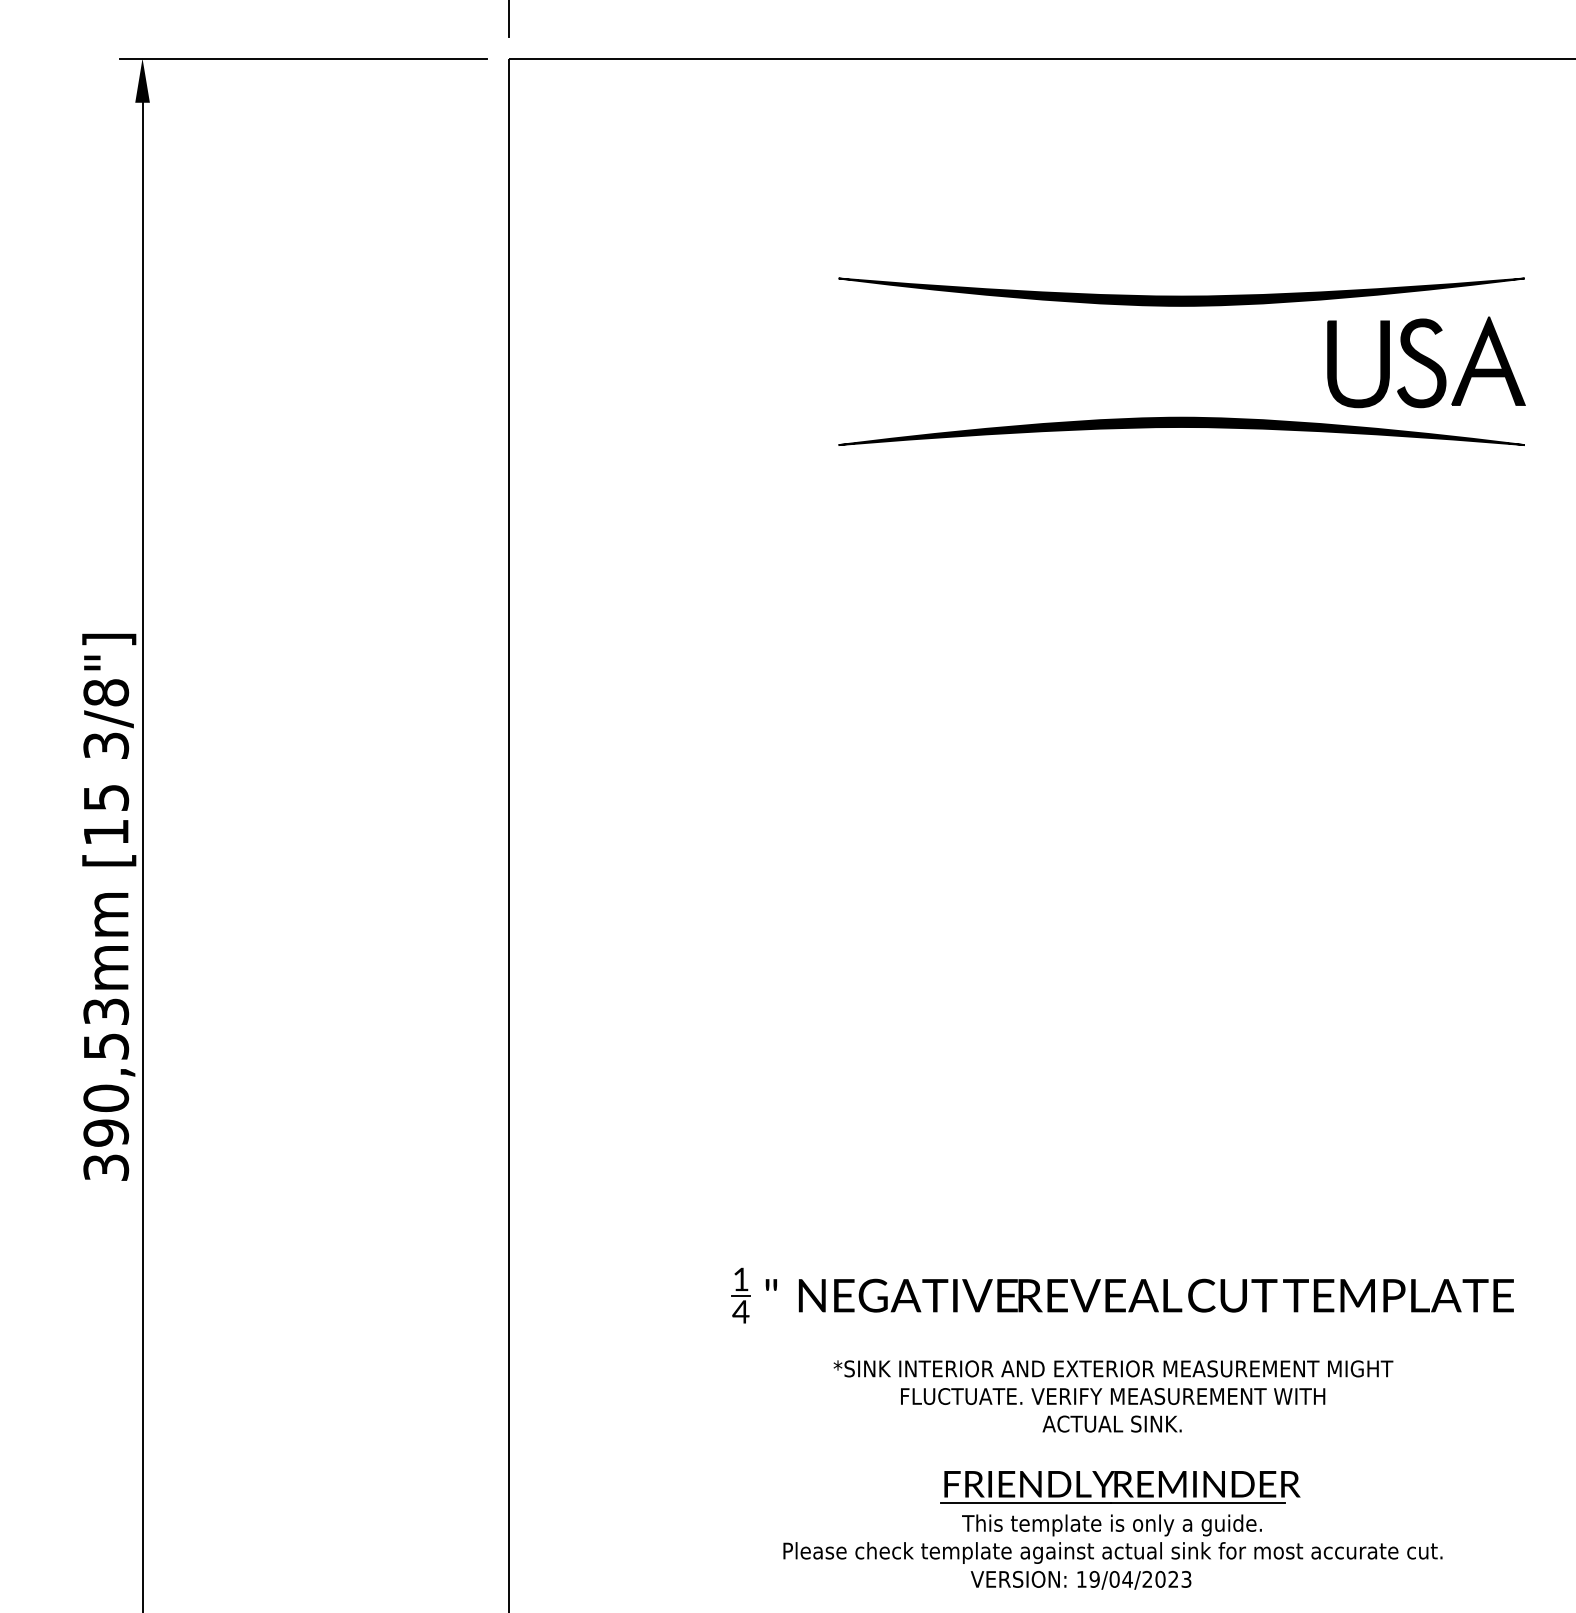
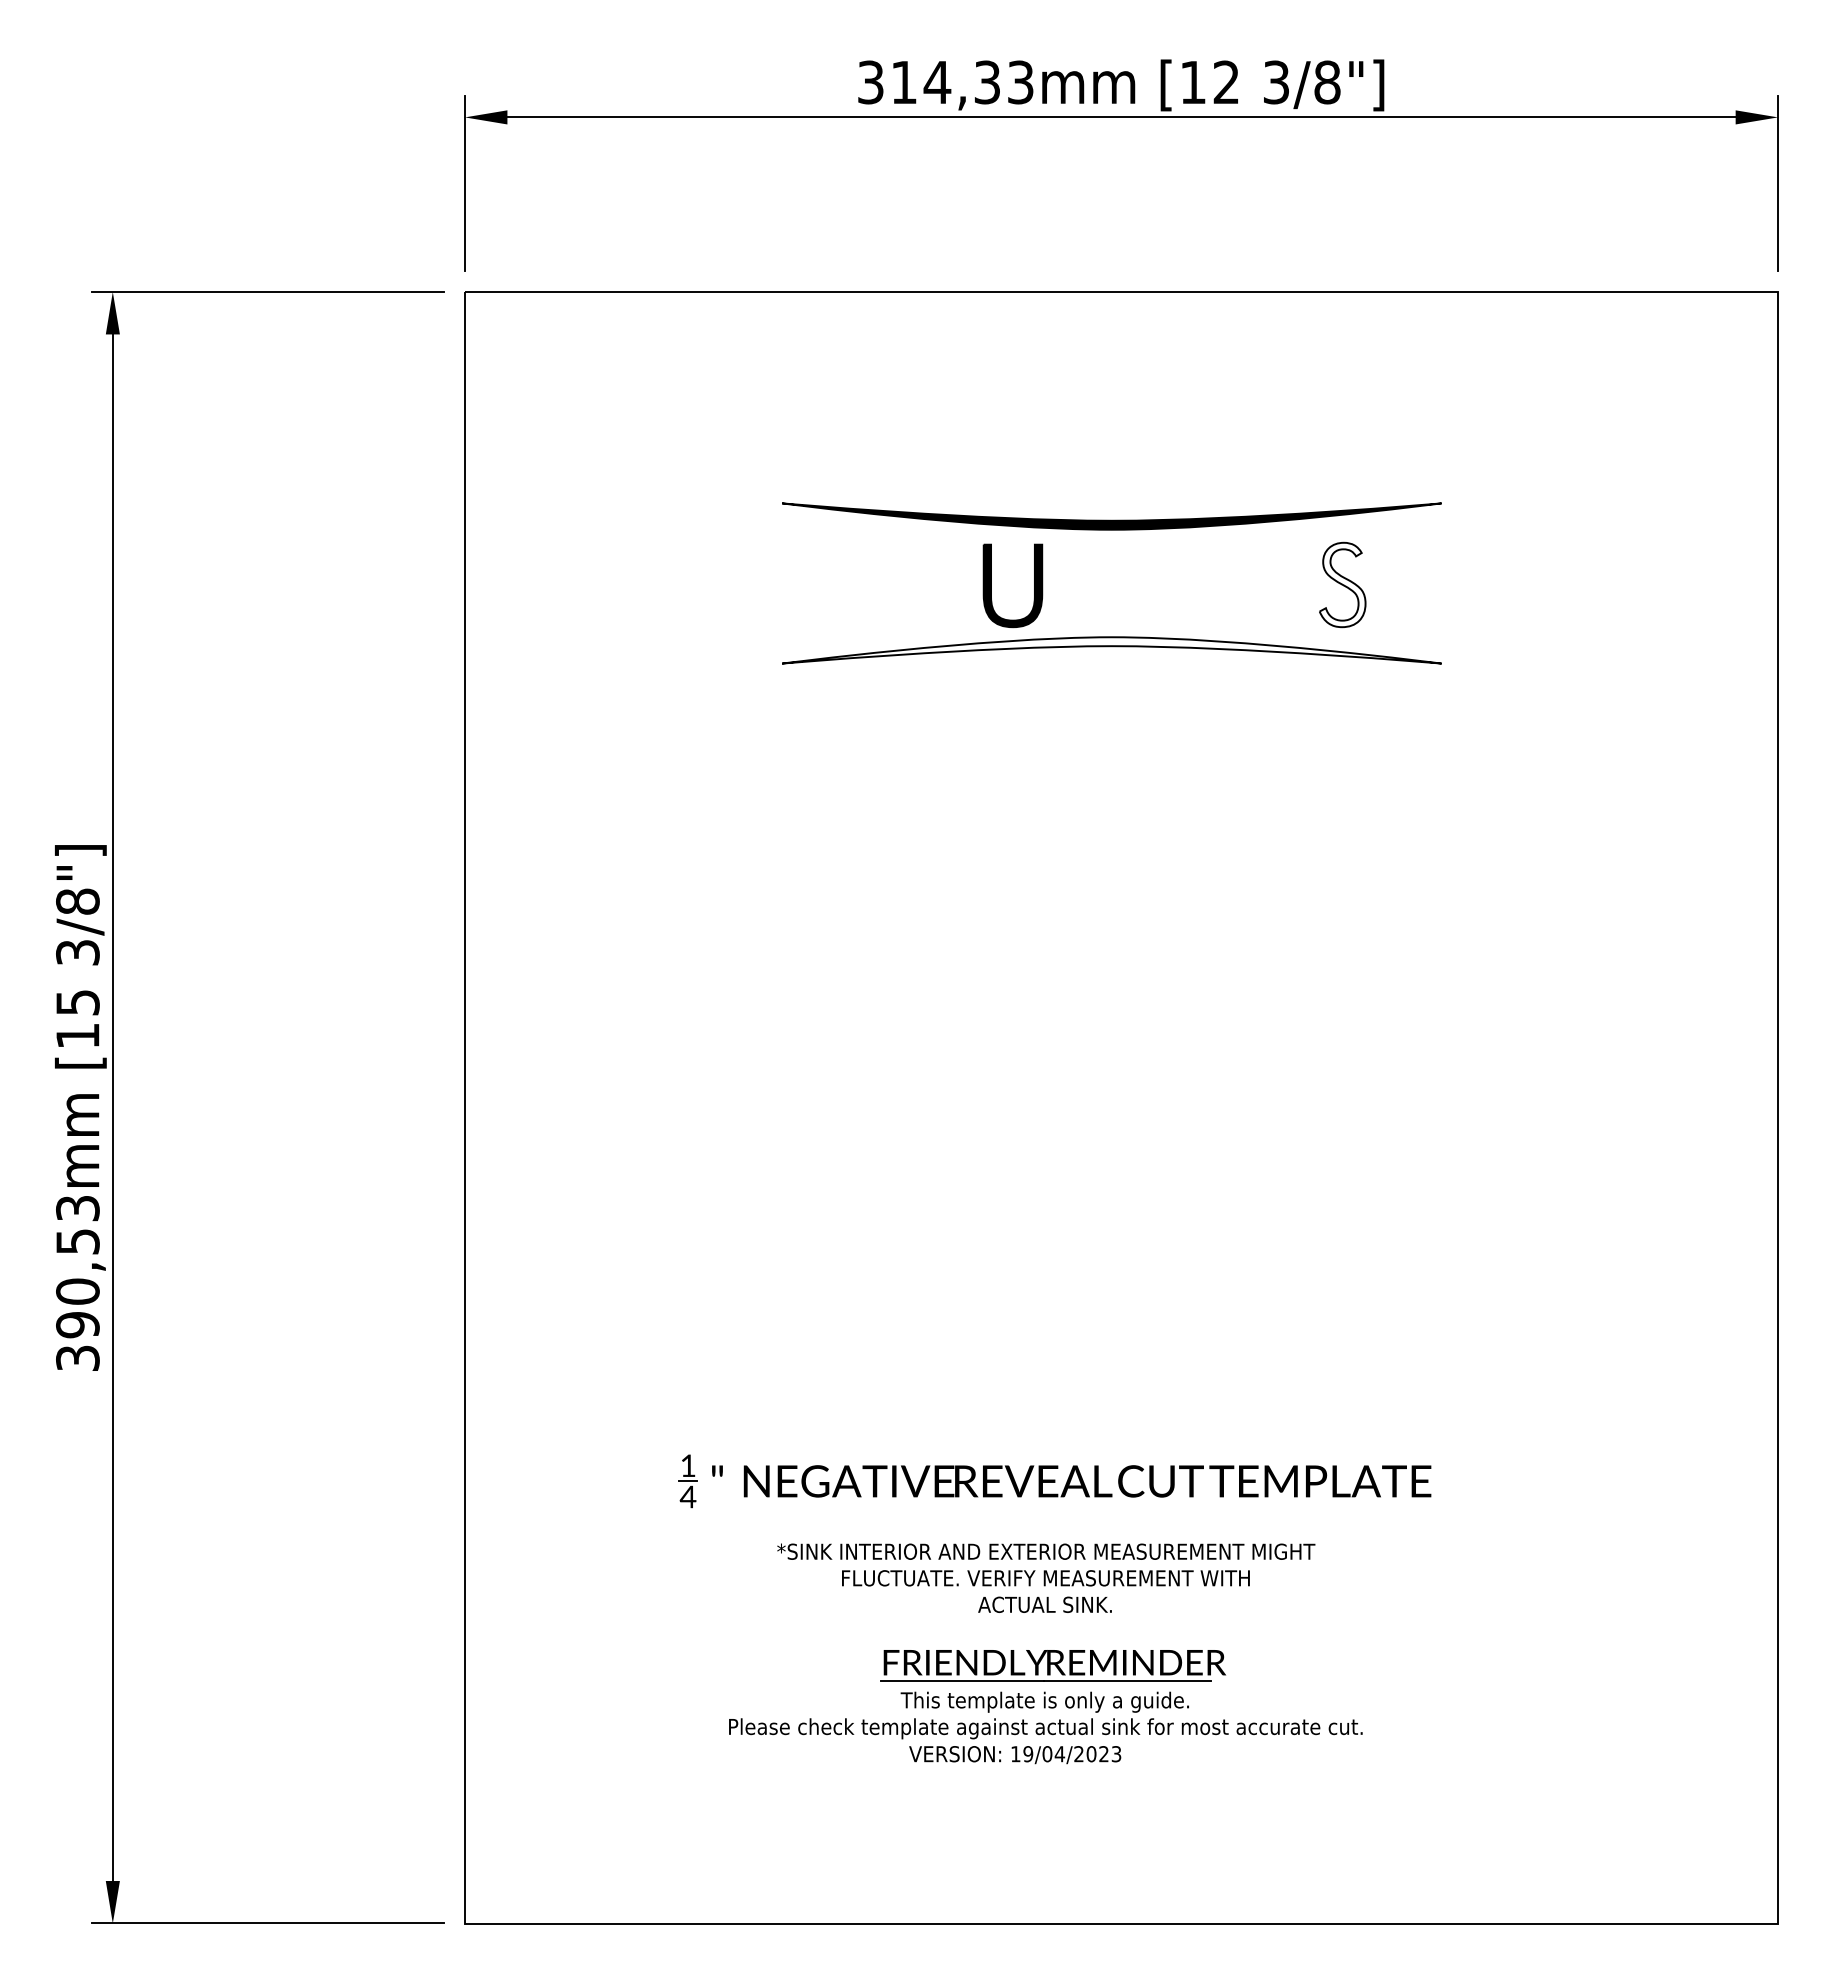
part: (1488, 360) -> (1406, 582), removed
fill: (1421, 362) -> (1342, 584), removed
part: (1336, 363) -> (991, 585), moved
fill: (1181, 431) -> (1111, 650), removed

